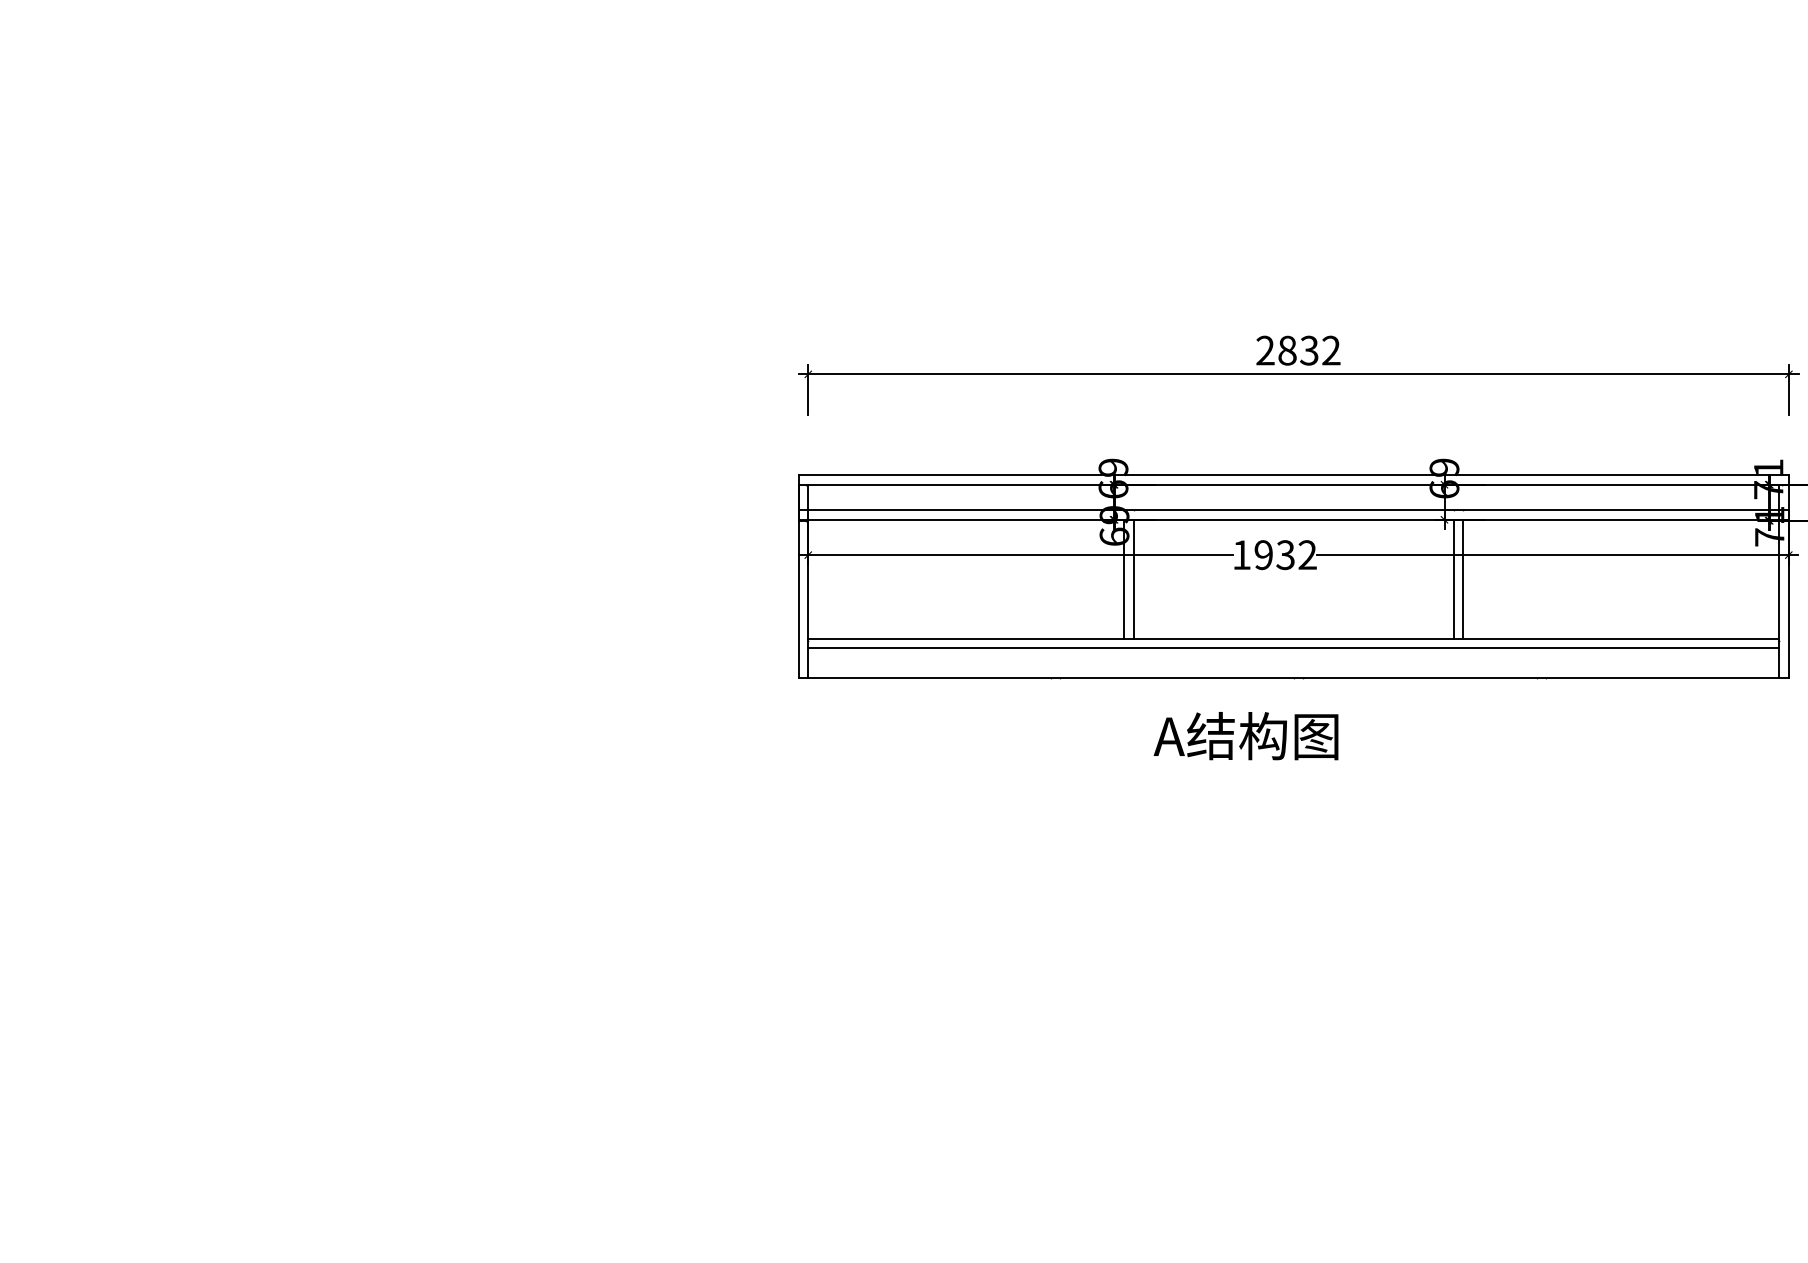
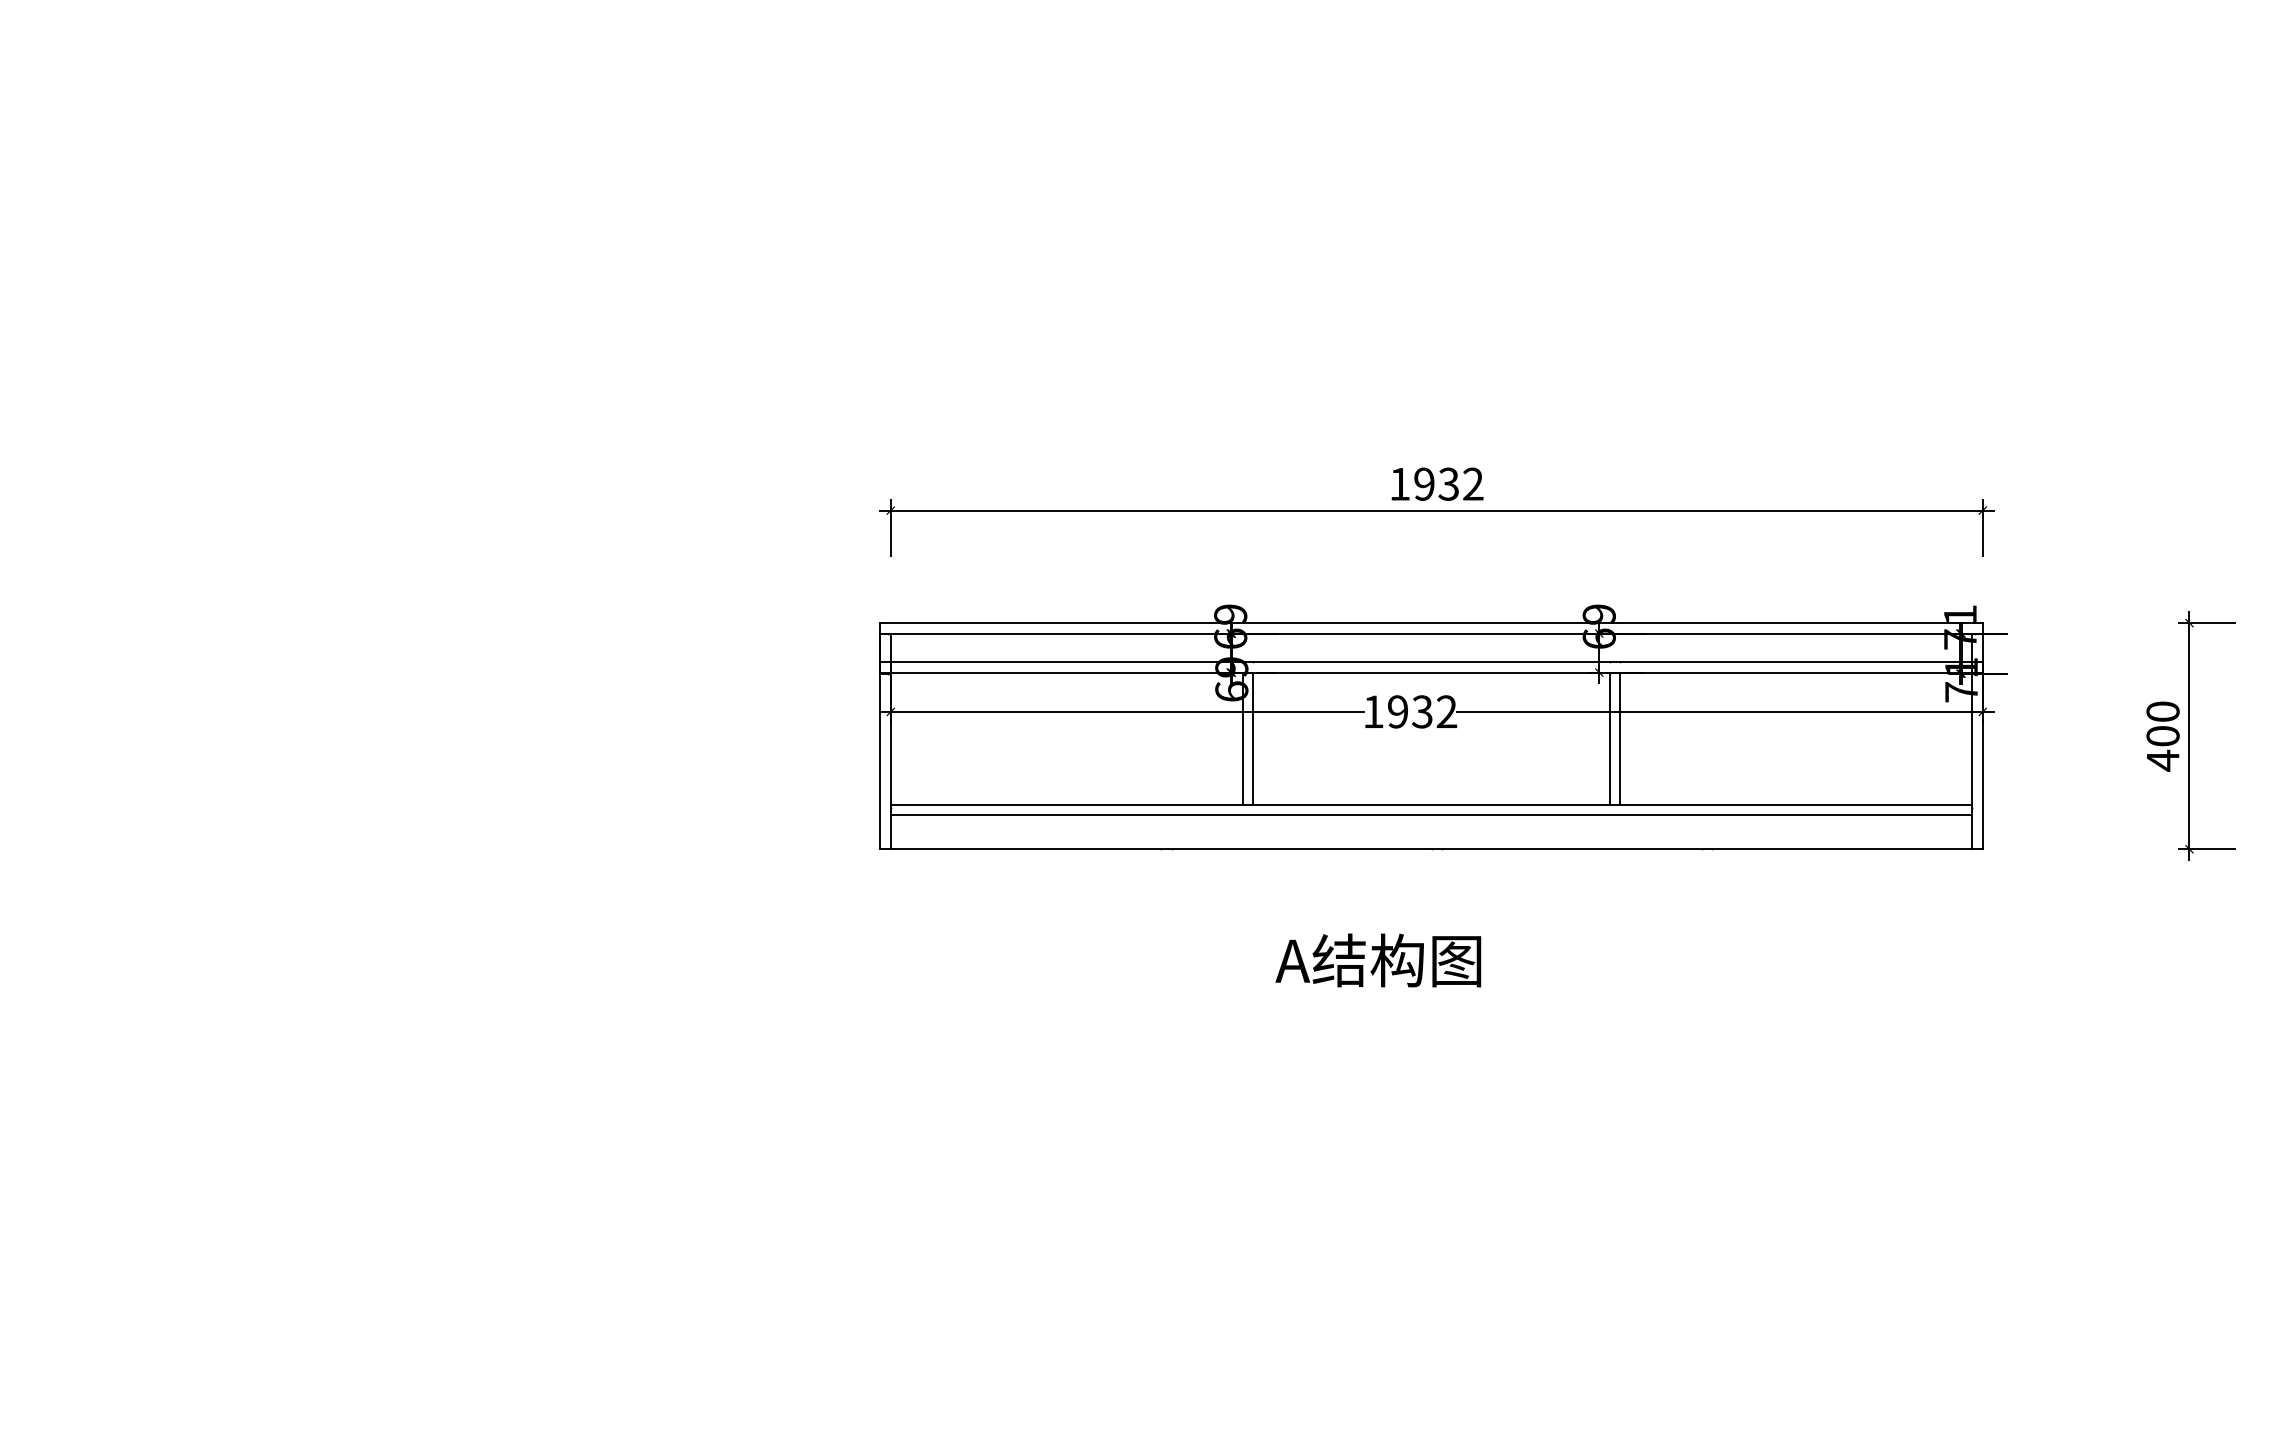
text: (1275, 350) -> (1411, 483), 2832 -> 1932
text: (1246, 736) -> (1378, 960), moved

